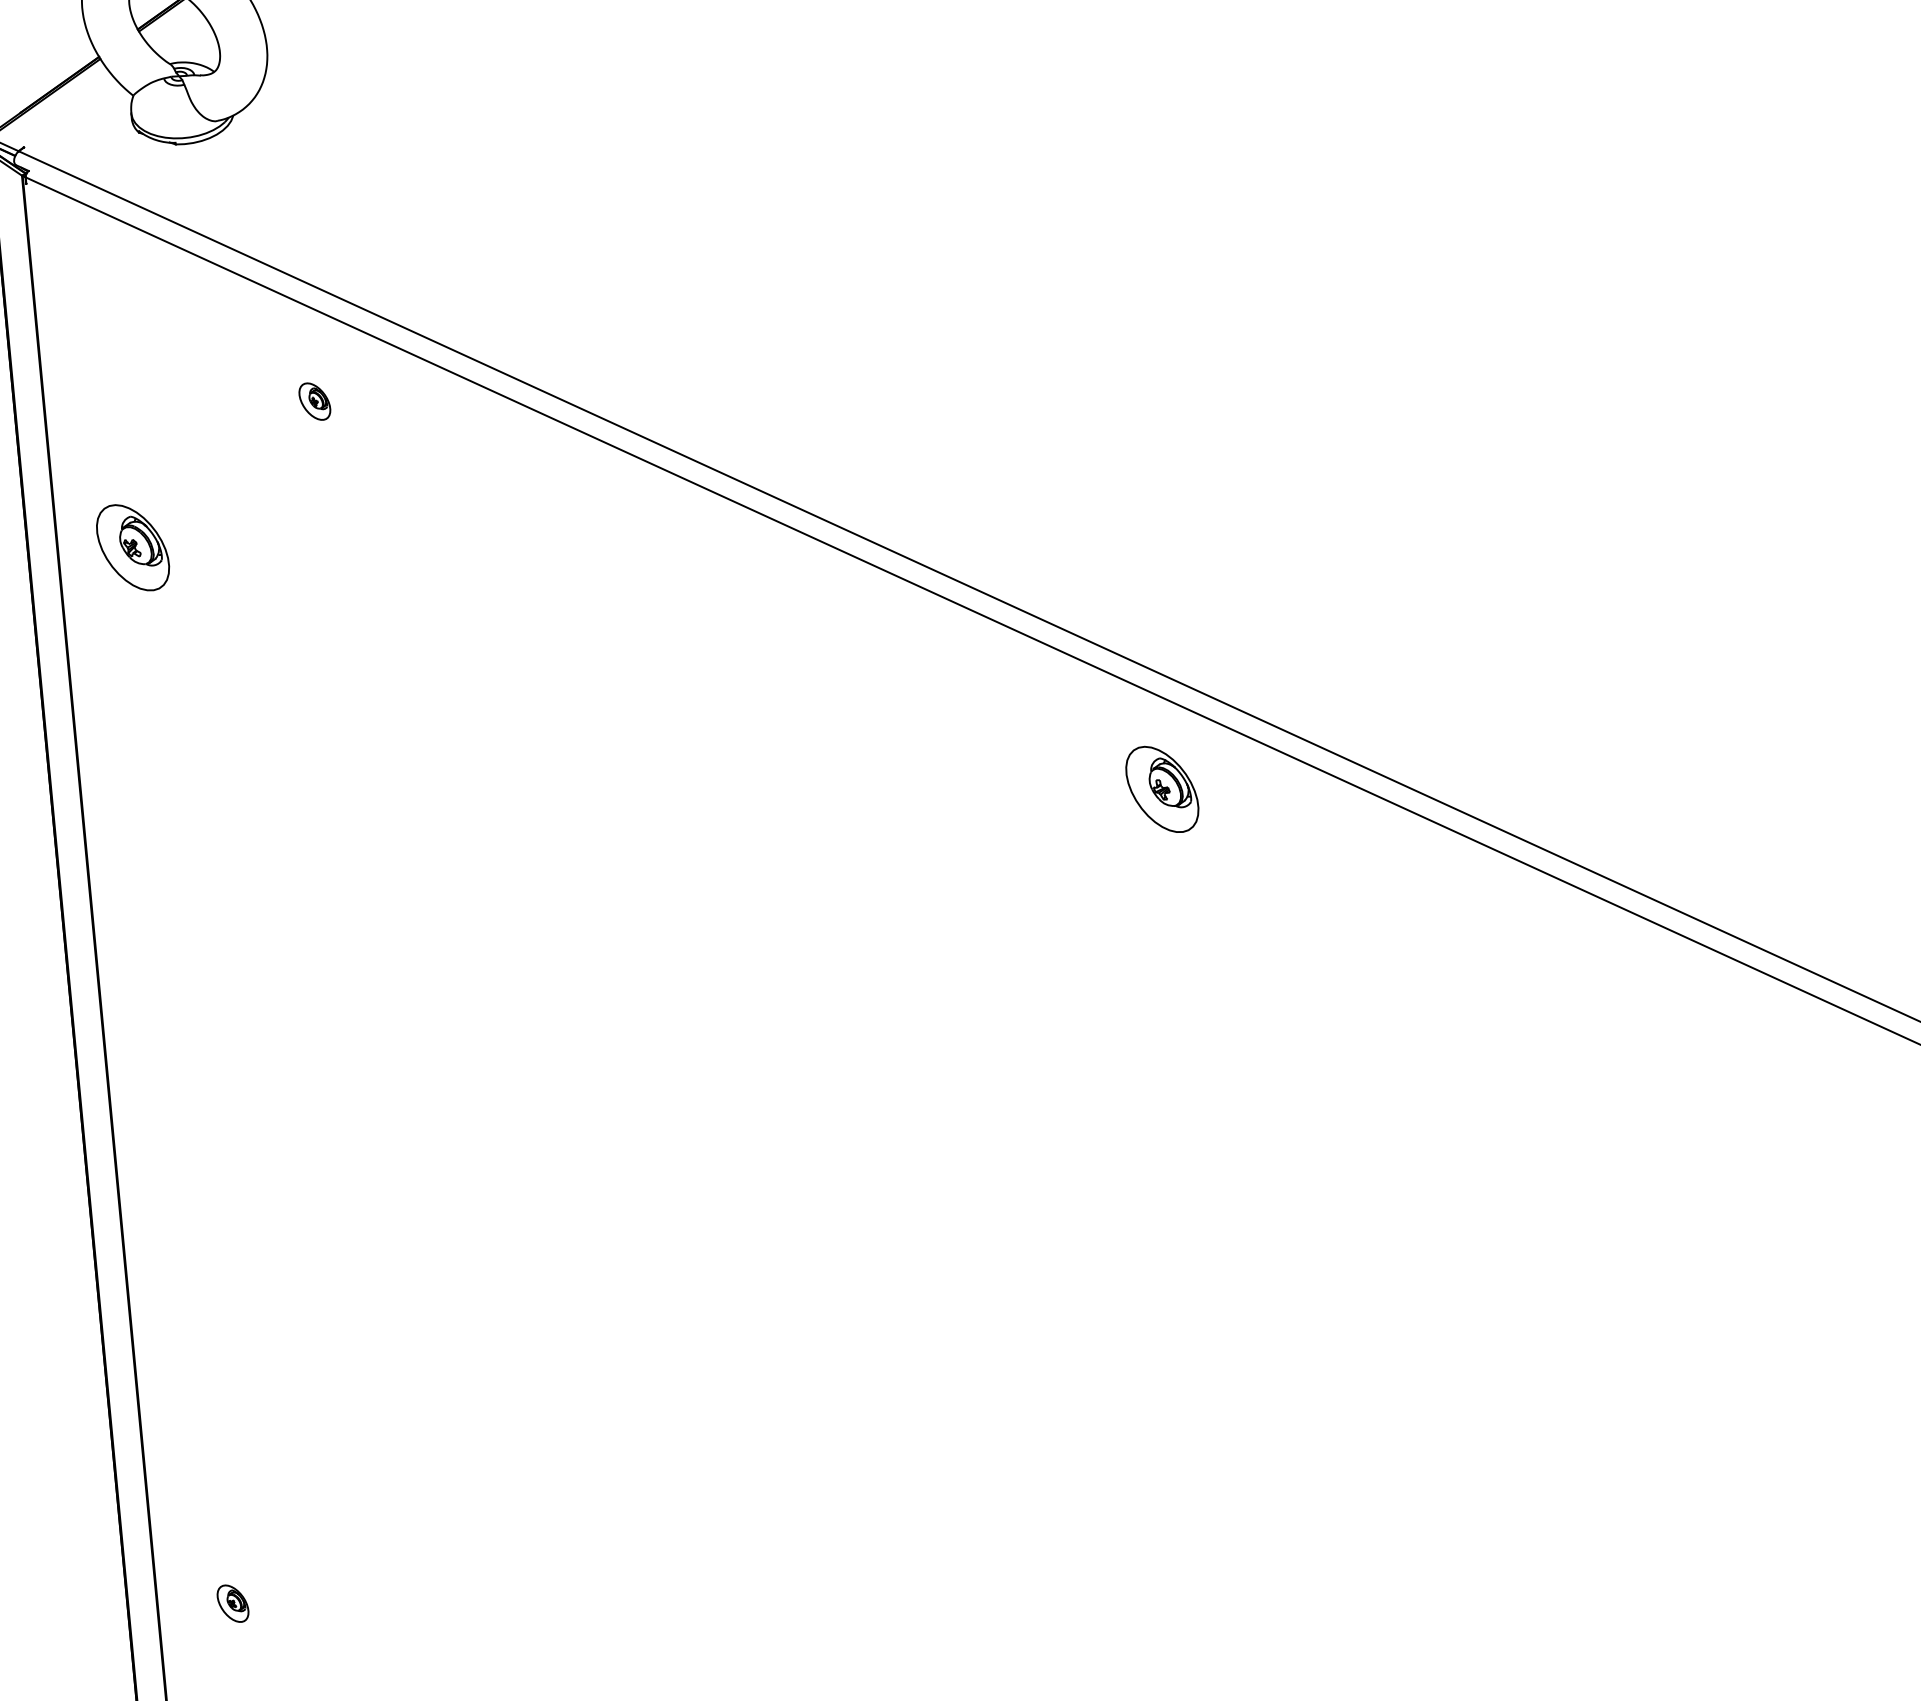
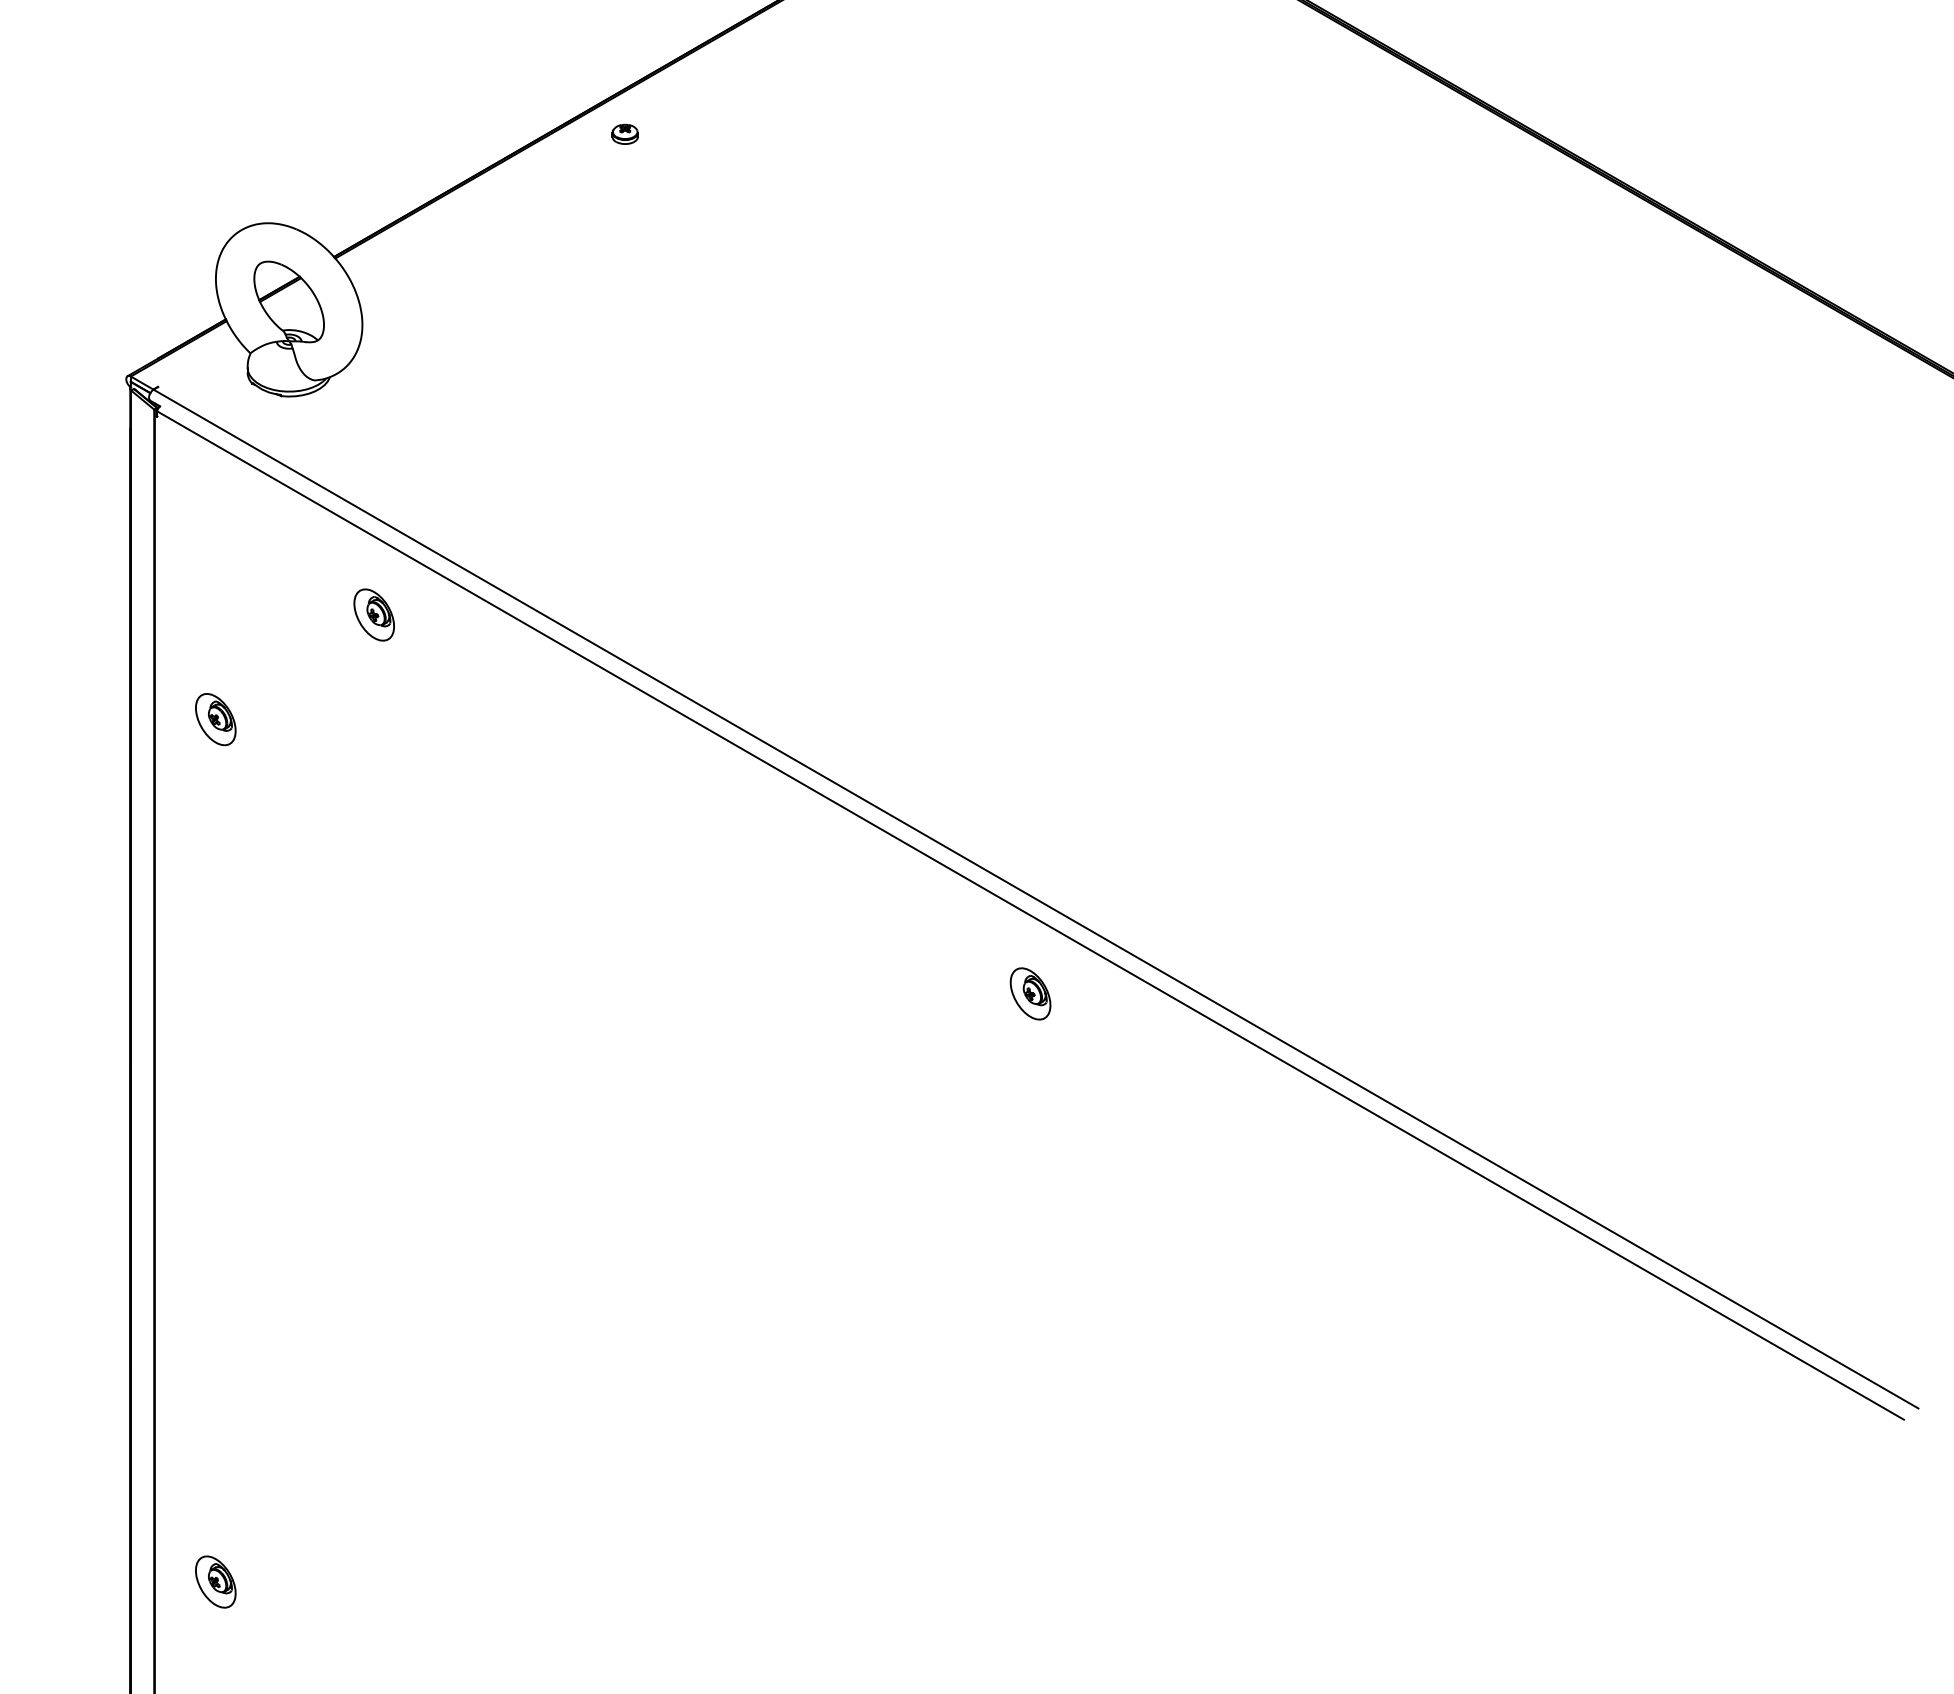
part: (314, 401) -> (373, 614), size x1.67
part: (132, 547) -> (215, 719), size x0.71
part: (1162, 789) -> (1030, 993), size x0.71
part: (232, 1603) -> (215, 1581), size x1.67

